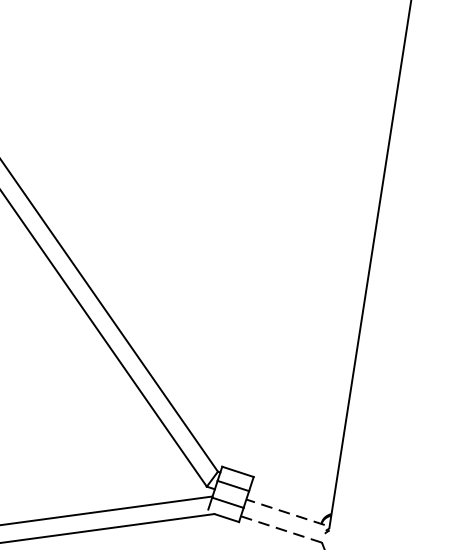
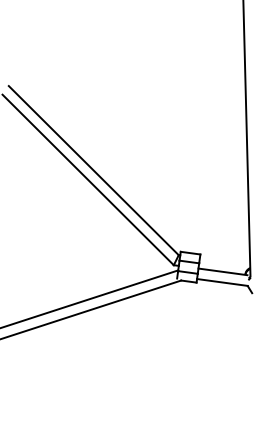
line: (284, 511) -> (222, 271), dashed -> solid
line: (281, 529) -> (222, 282), dashed -> solid

